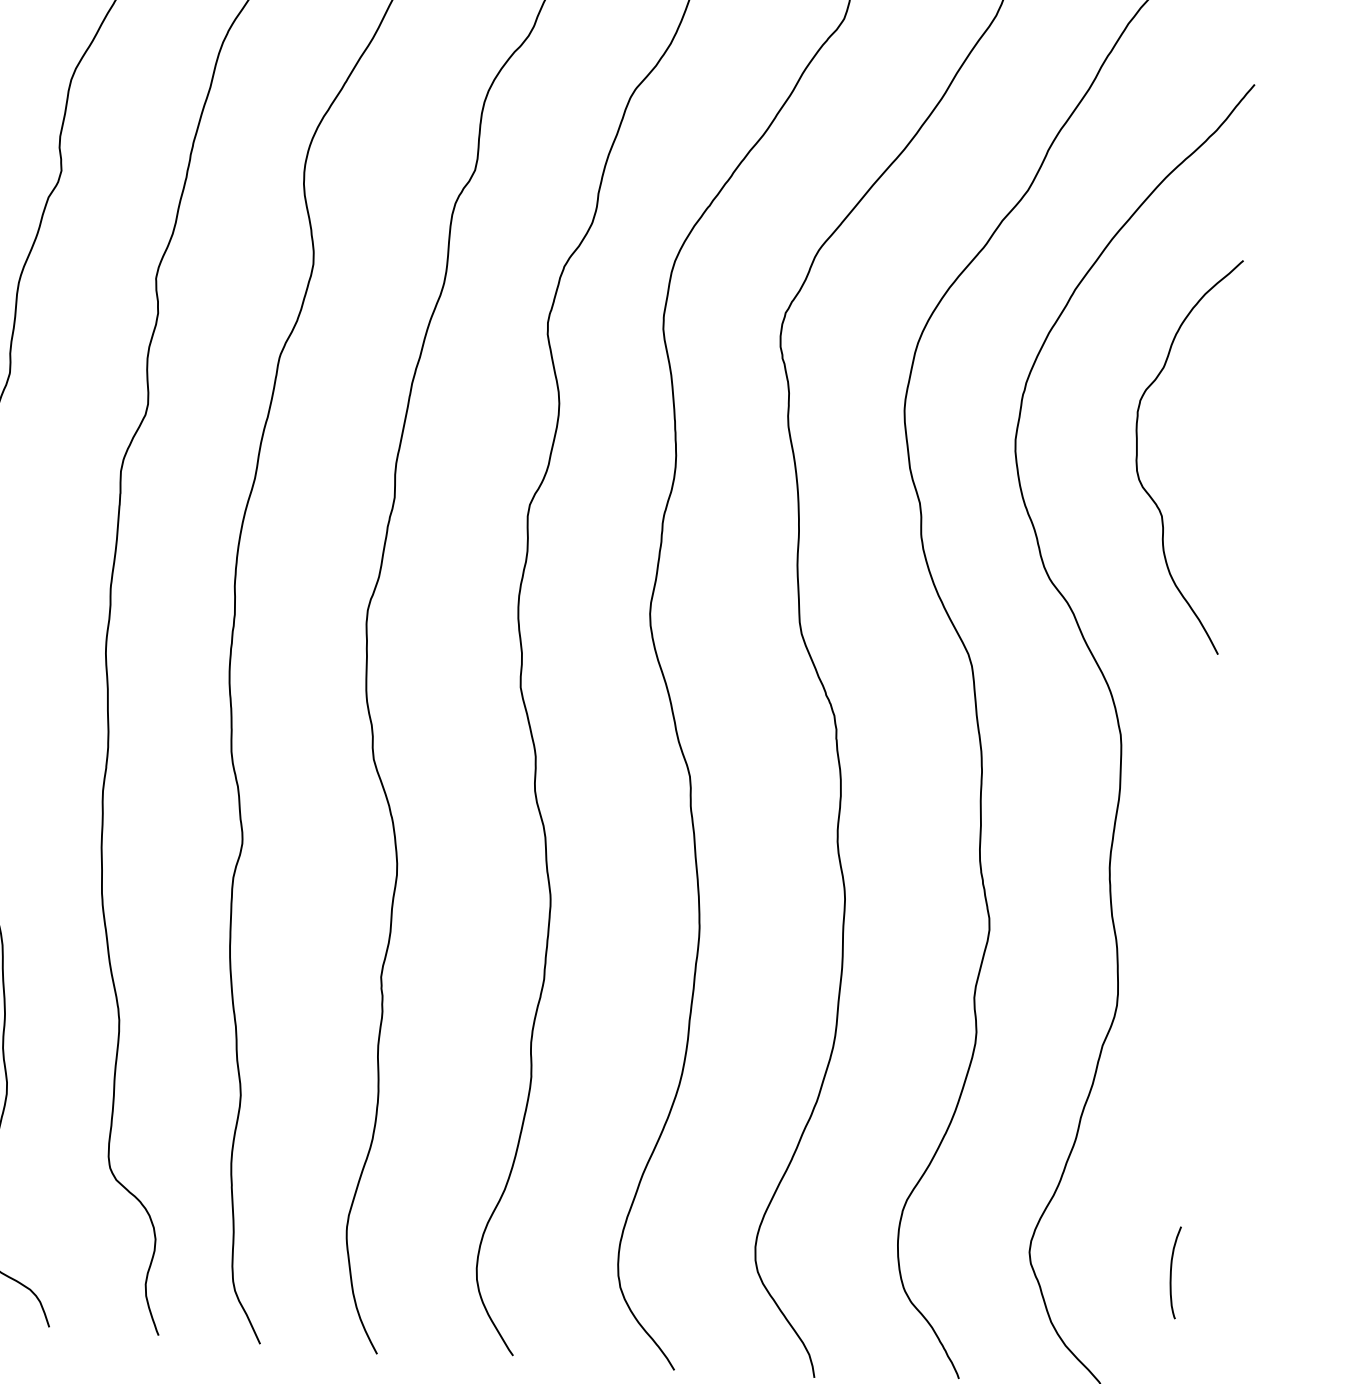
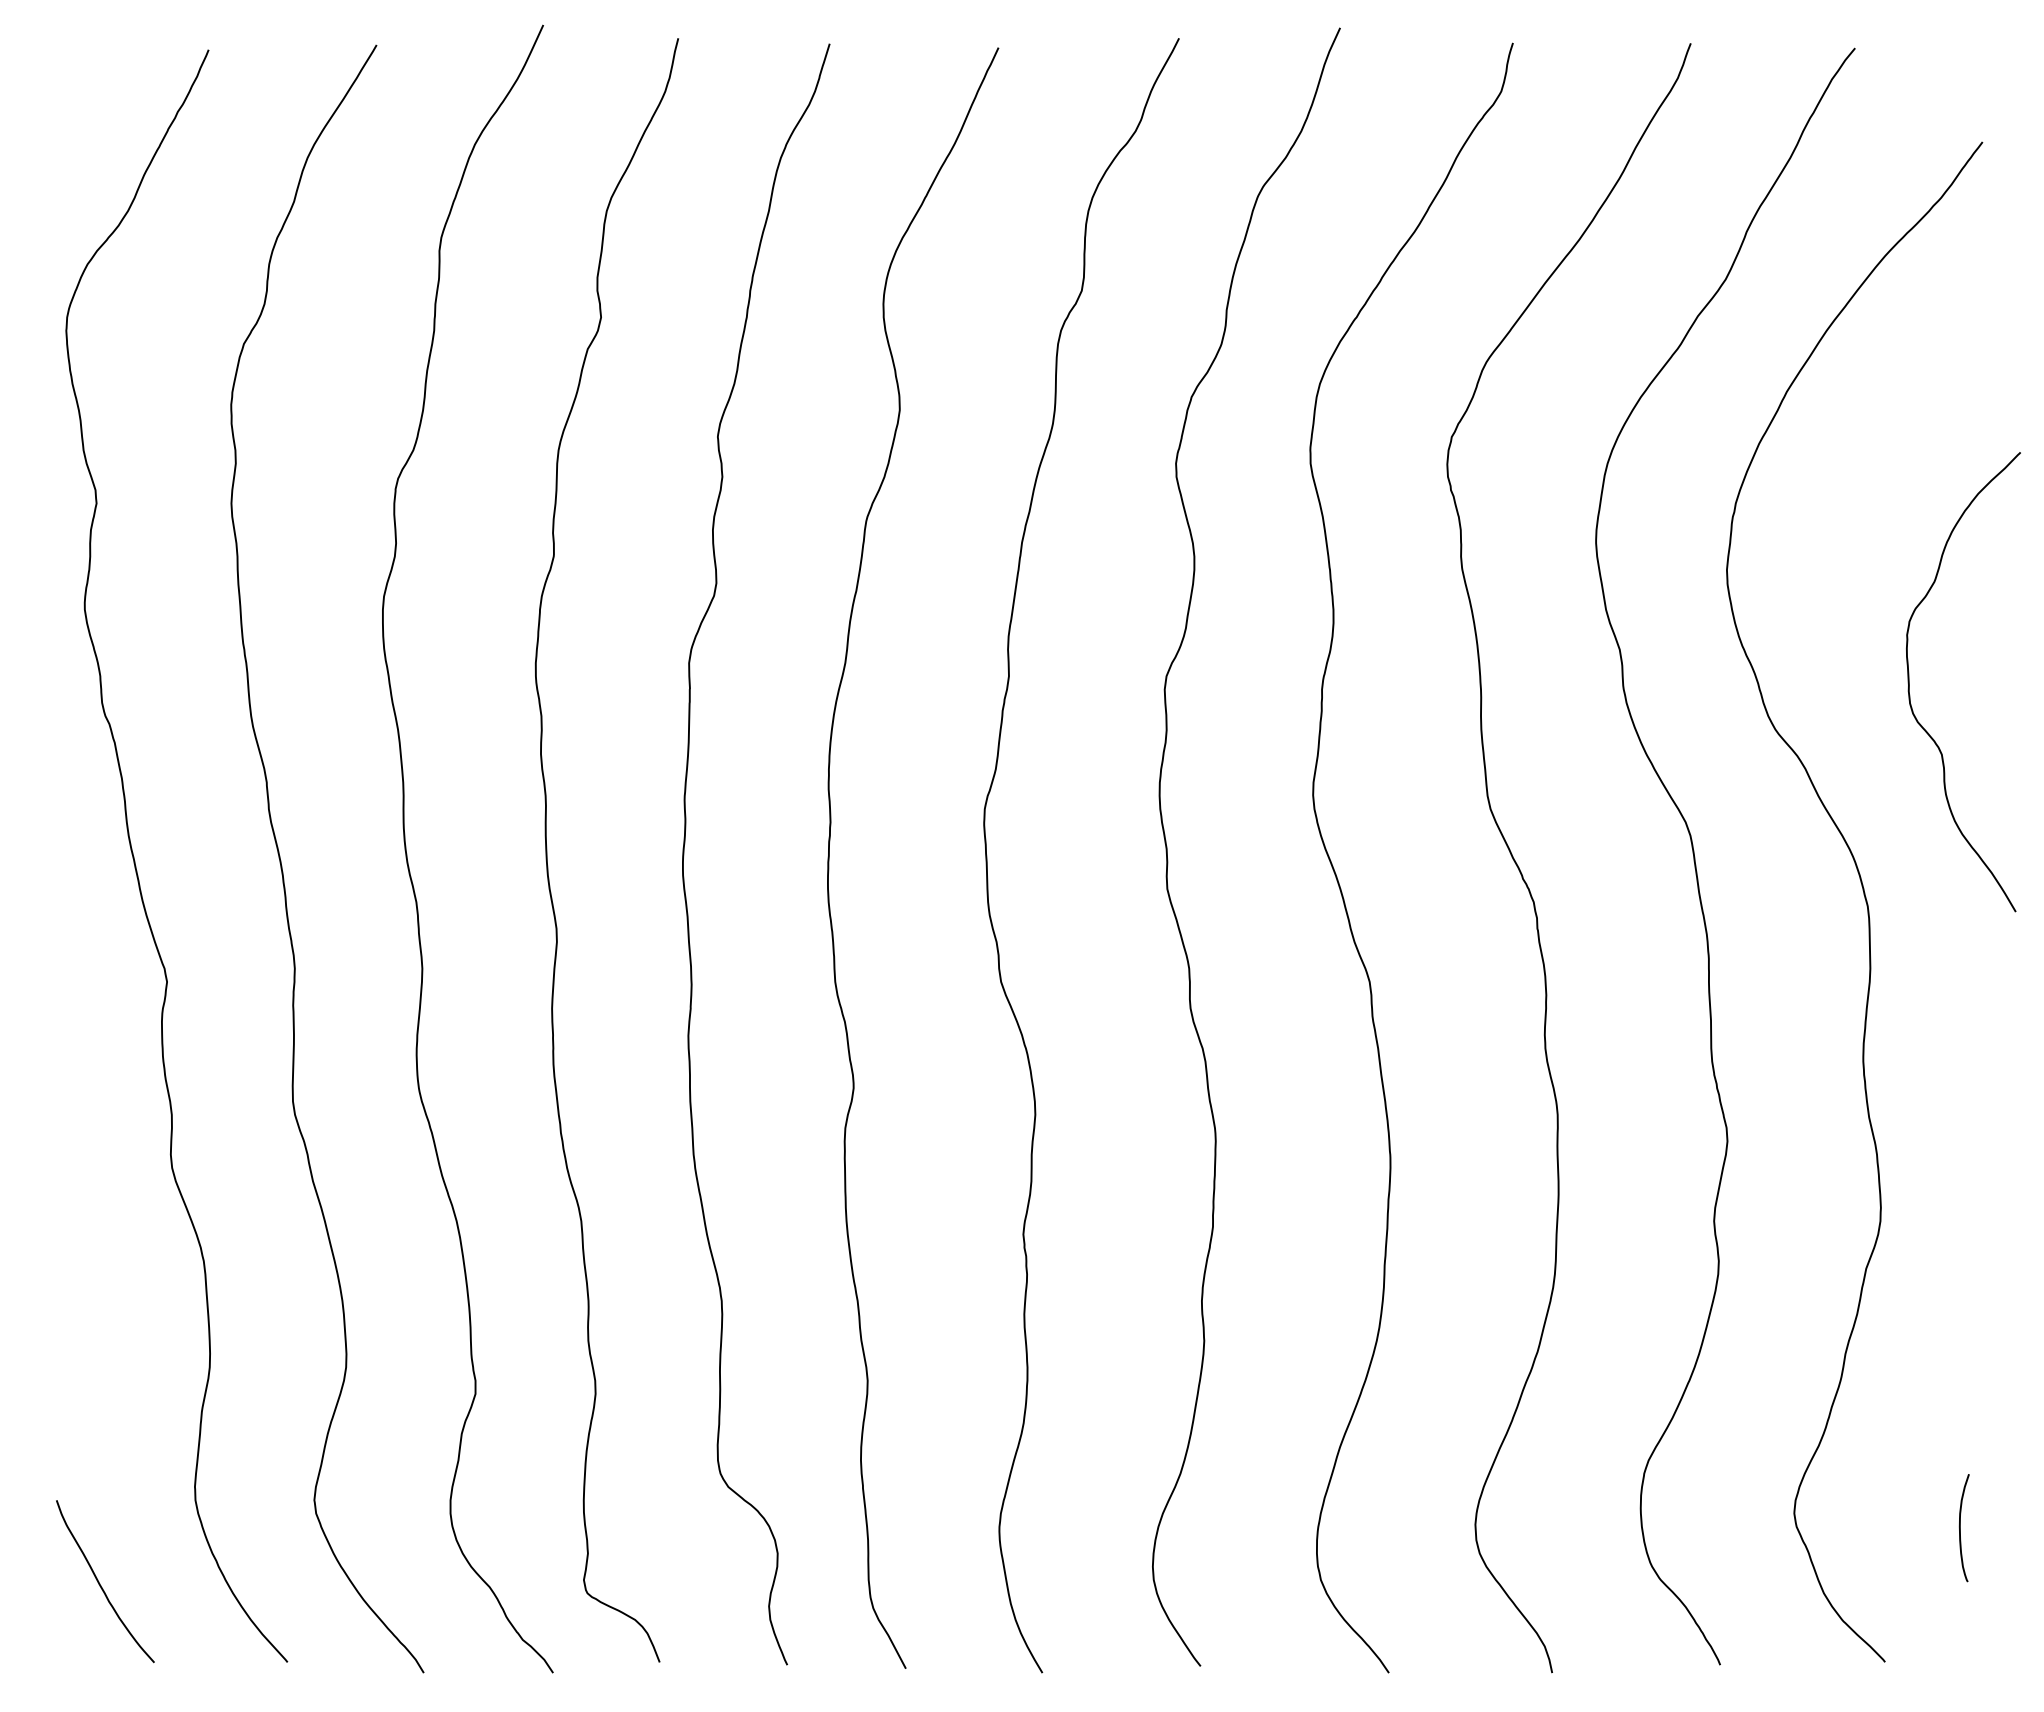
curve: (1137, 452) -> (1909, 682), moved

